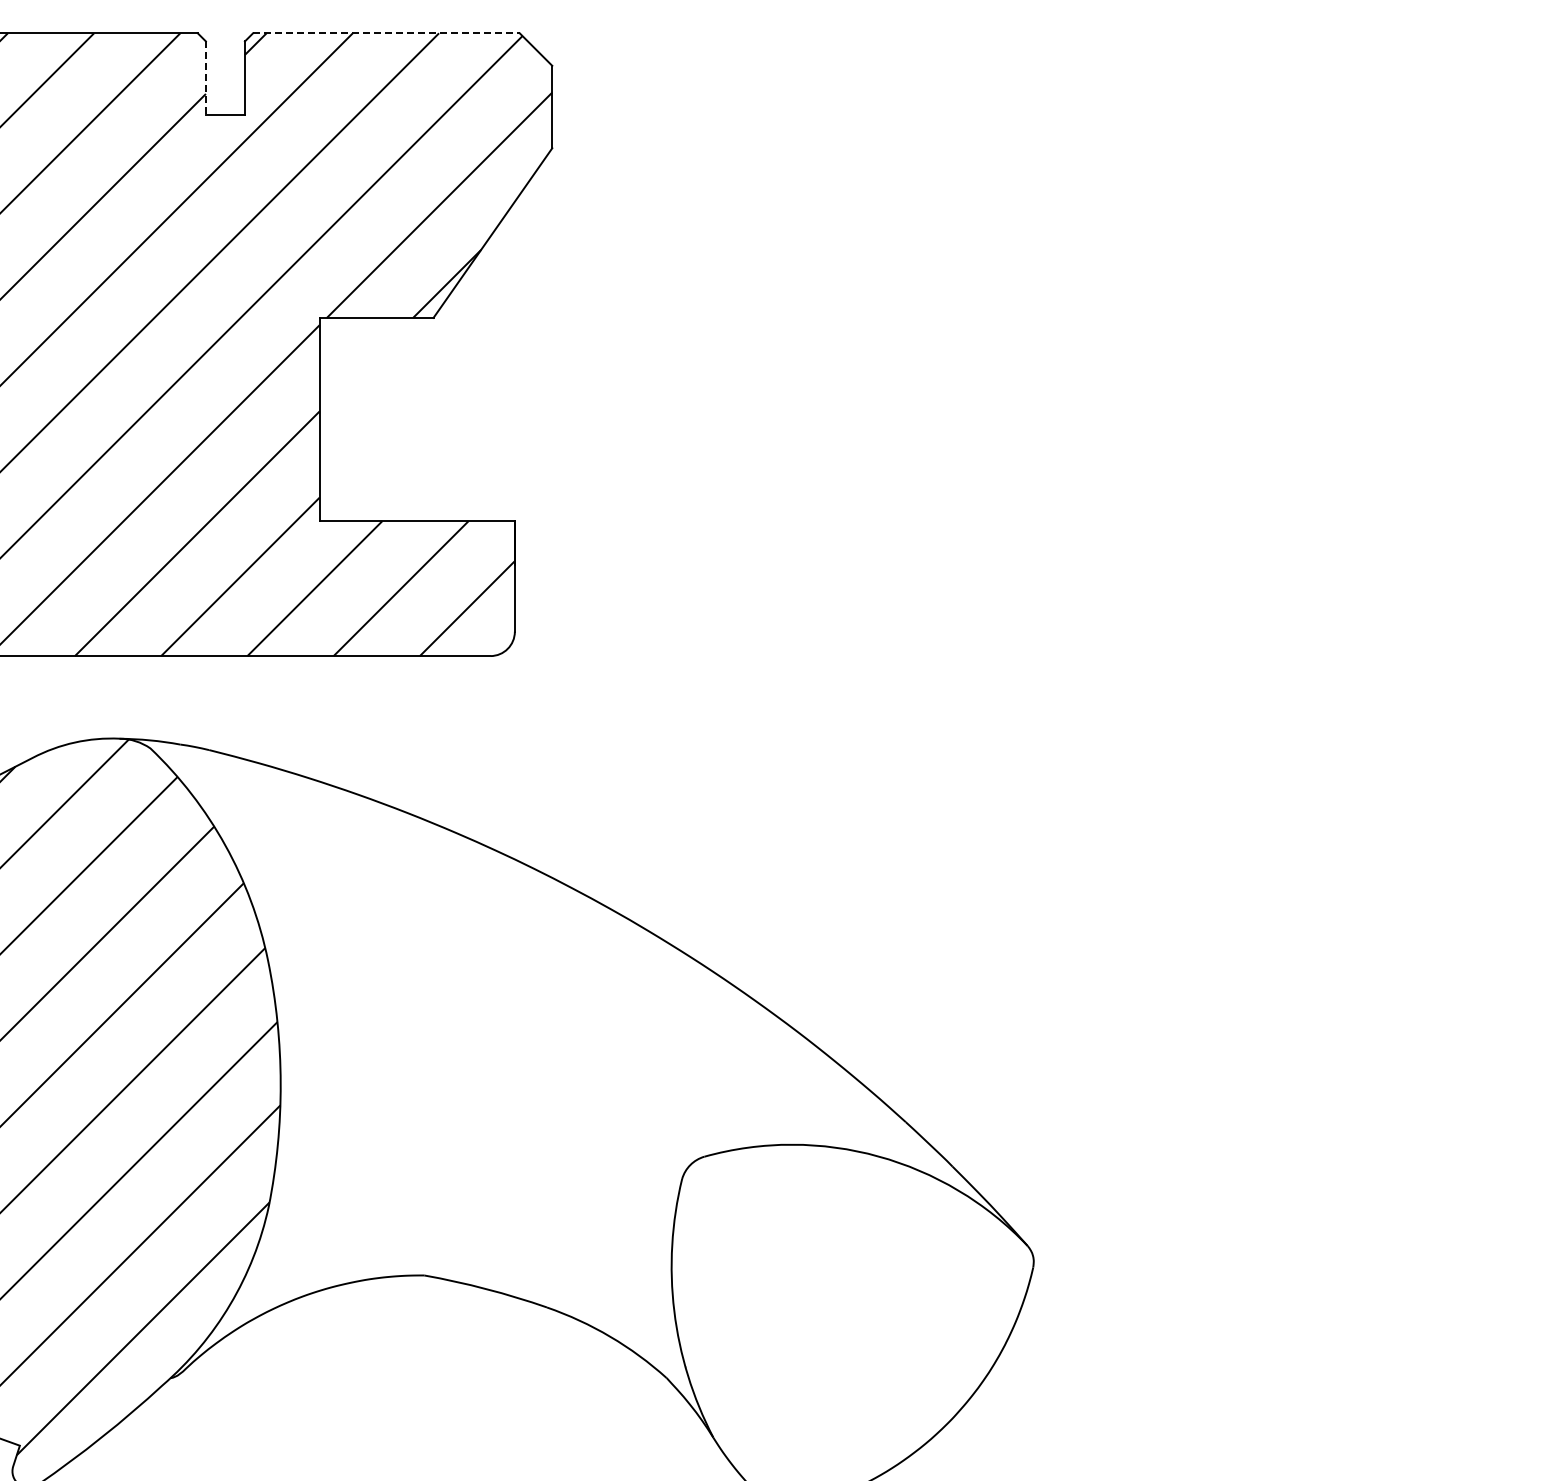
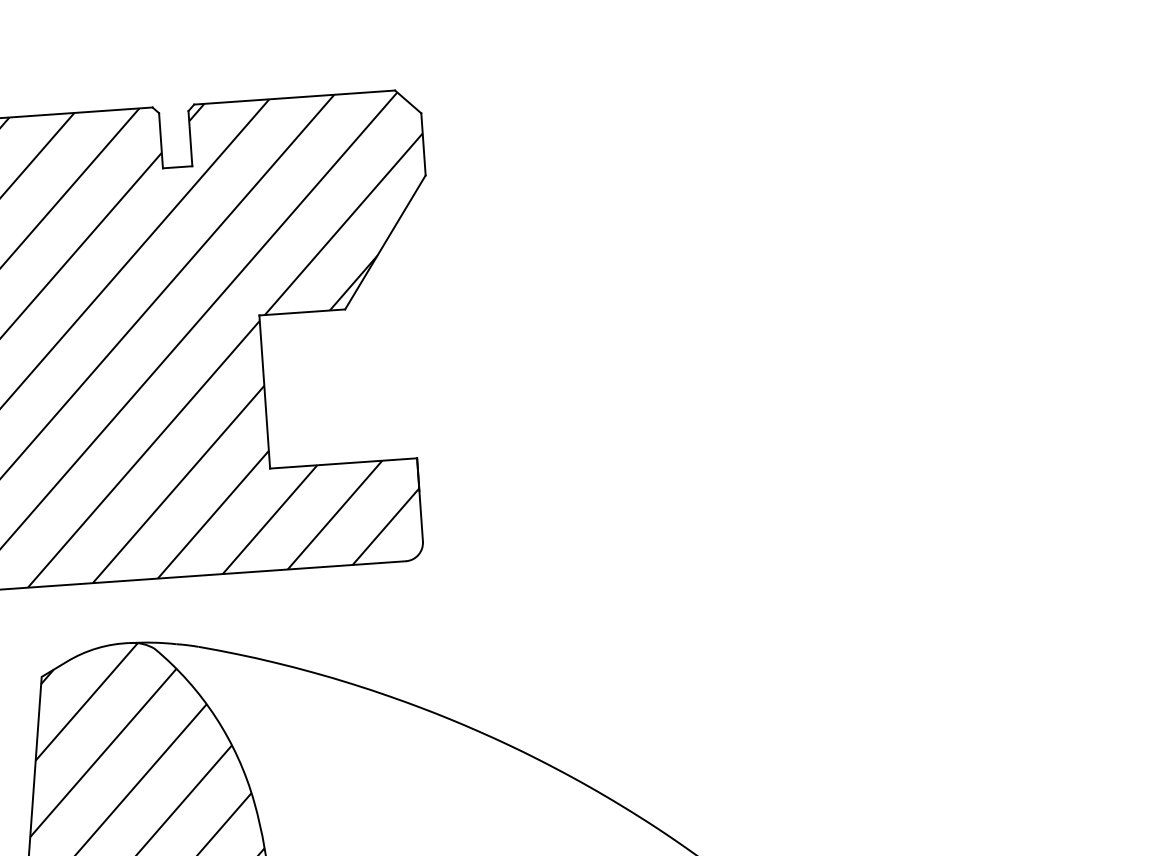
line: (386, 33) -> (294, 97), dashed -> solid
line: (205, 78) -> (160, 141), dashed -> solid

